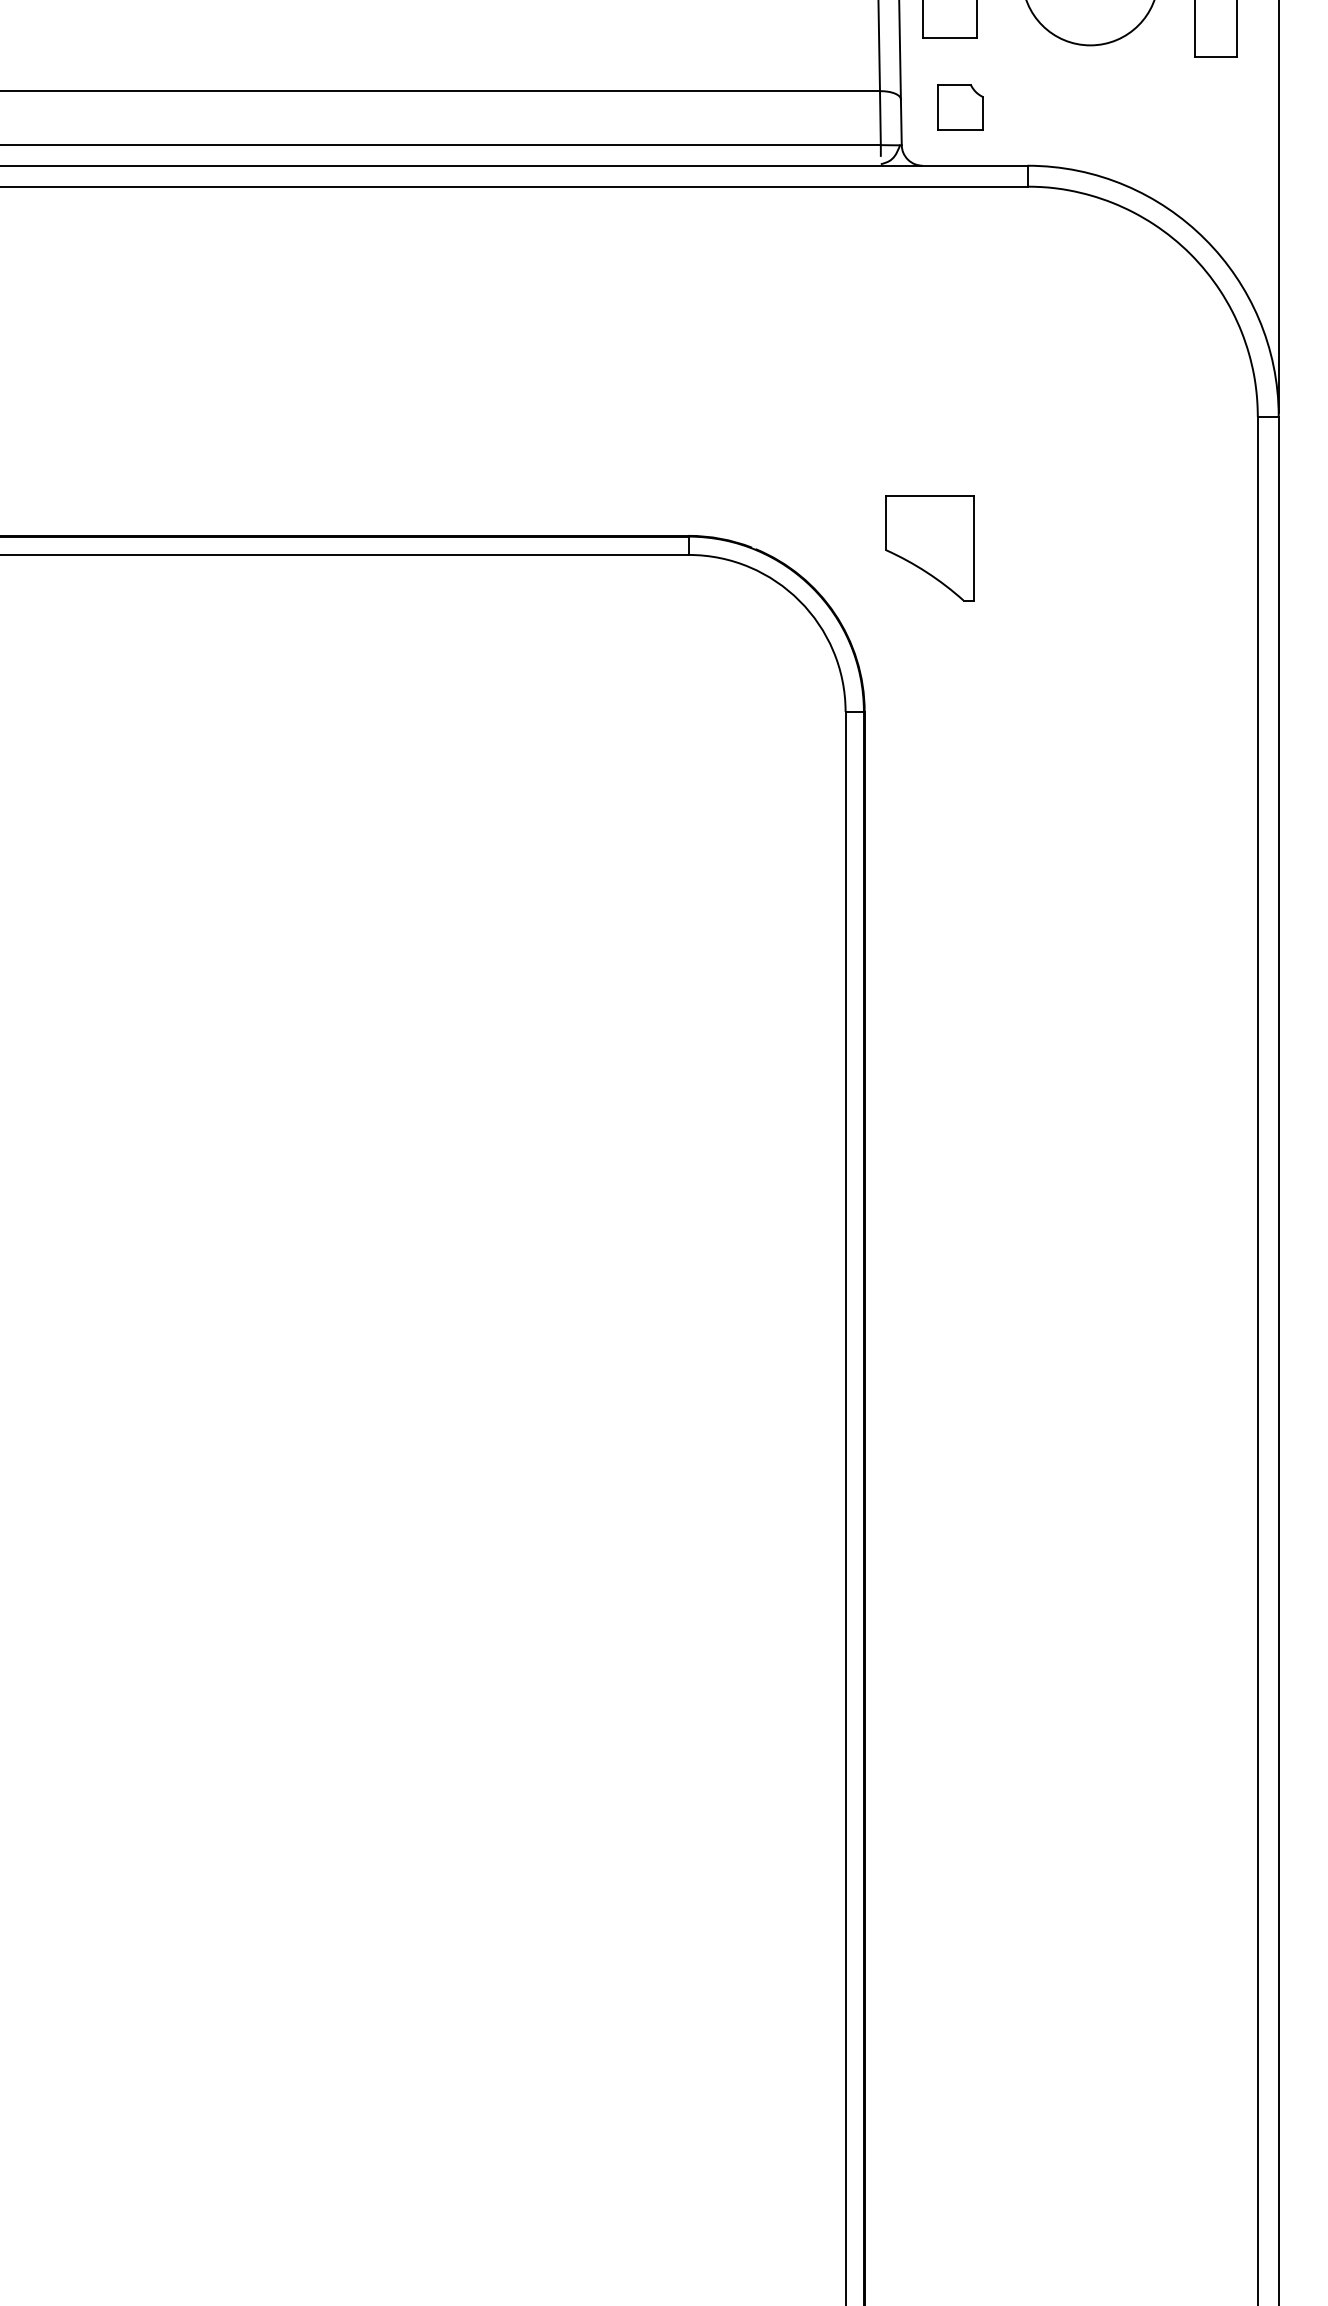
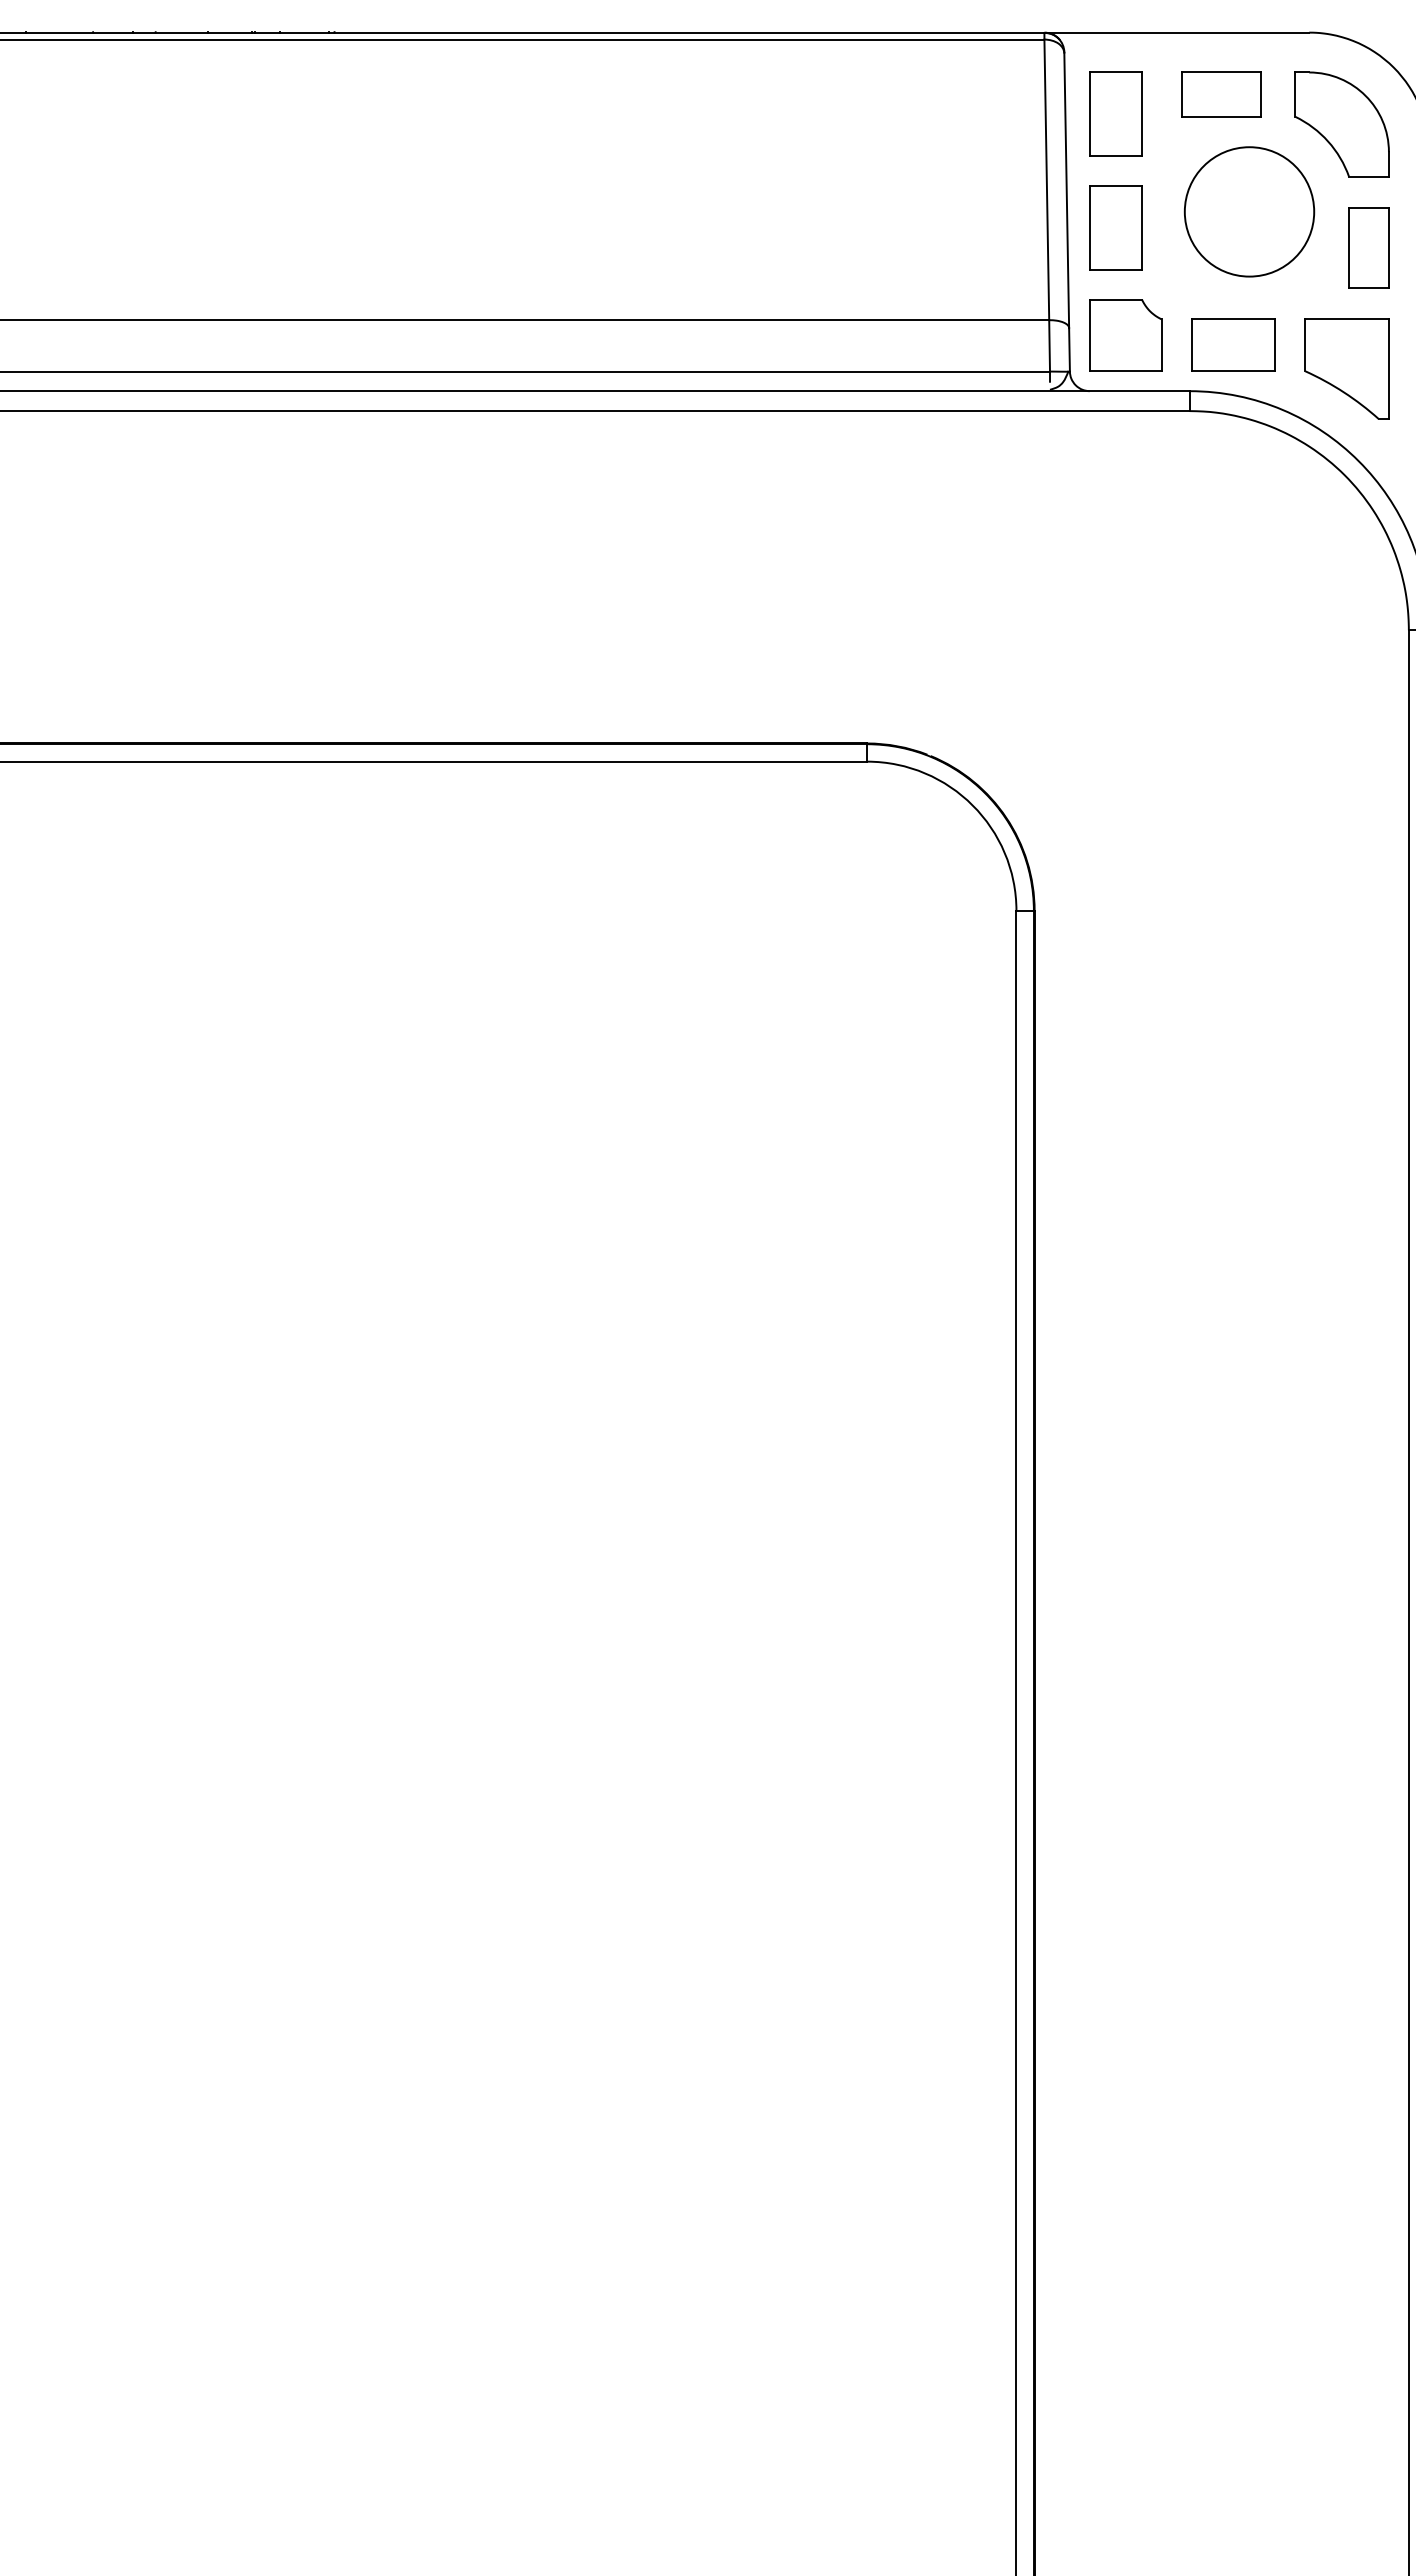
part: (960, 107) -> (1125, 335), size x1.67
part: (1073, 116) -> (1233, 344), added
part: (929, 547) -> (1346, 368), moved

